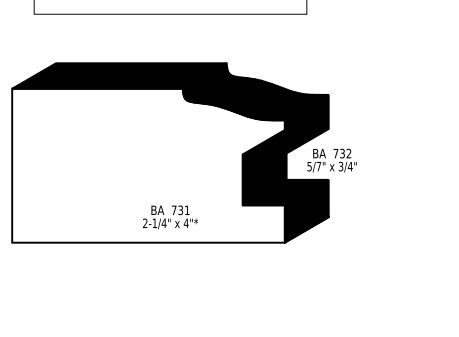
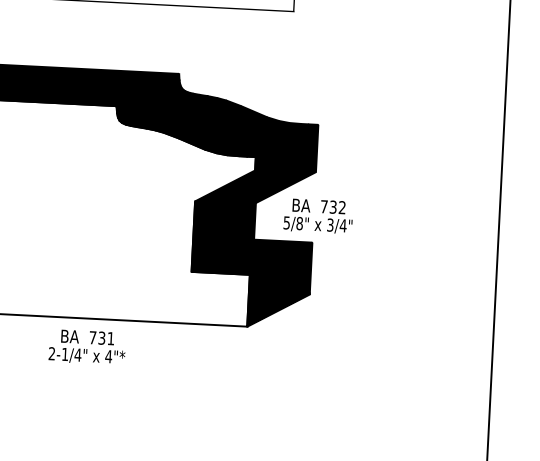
text: (318, 166) -> (299, 223), 5/7" -> 5/8"
text: (170, 217) -> (87, 347), moved

